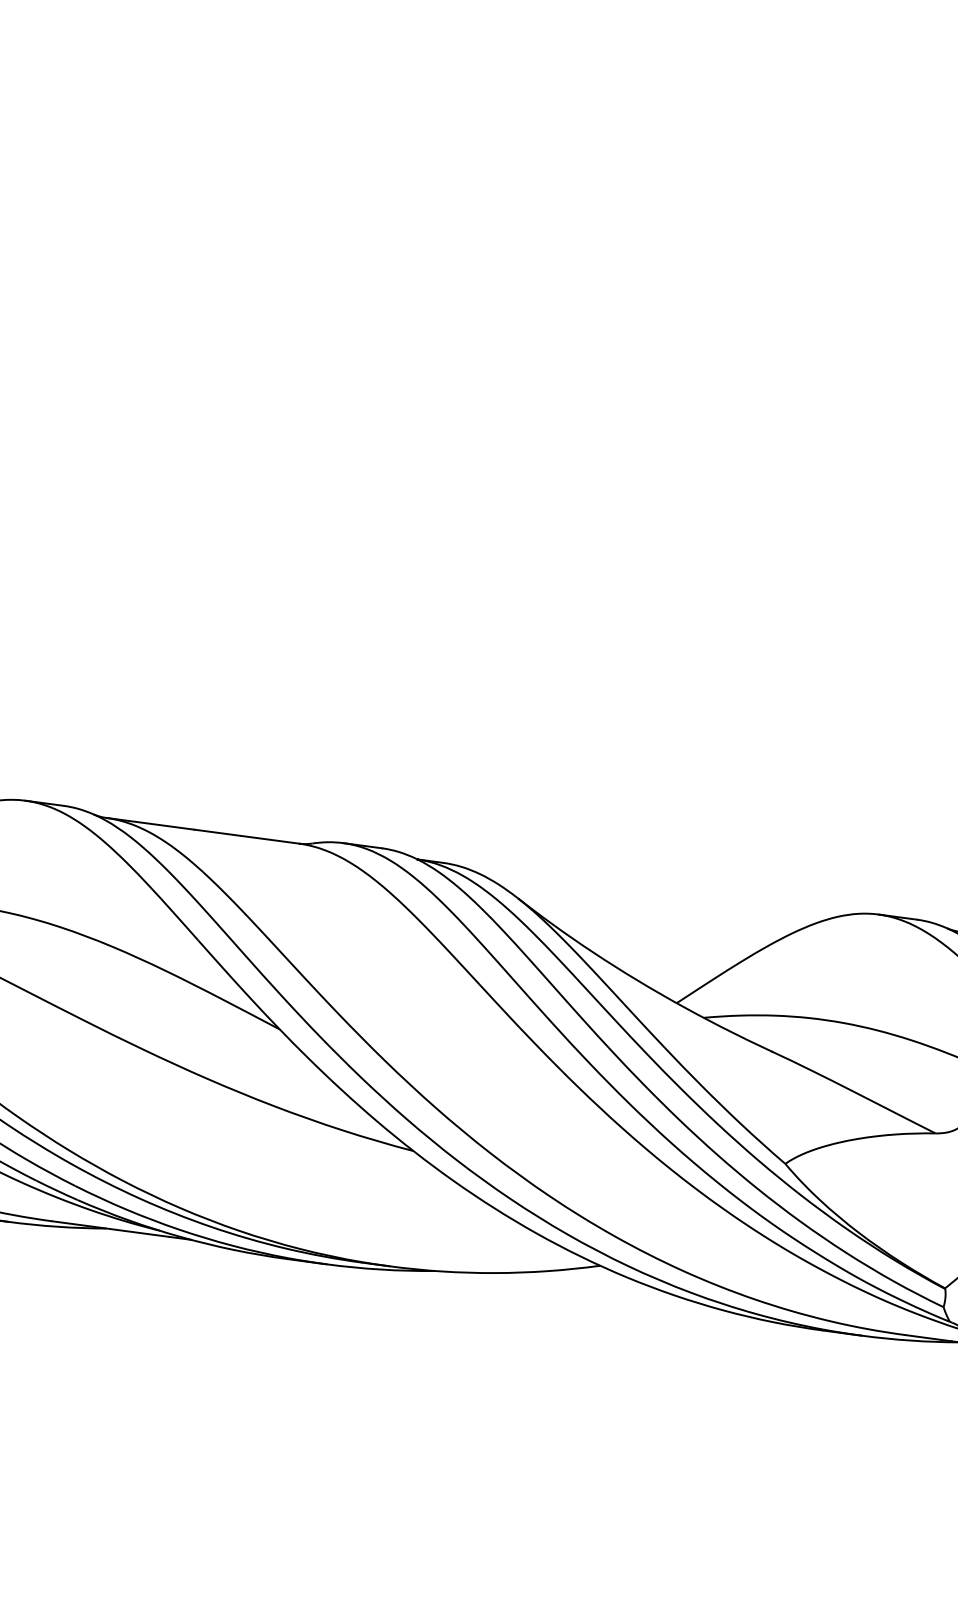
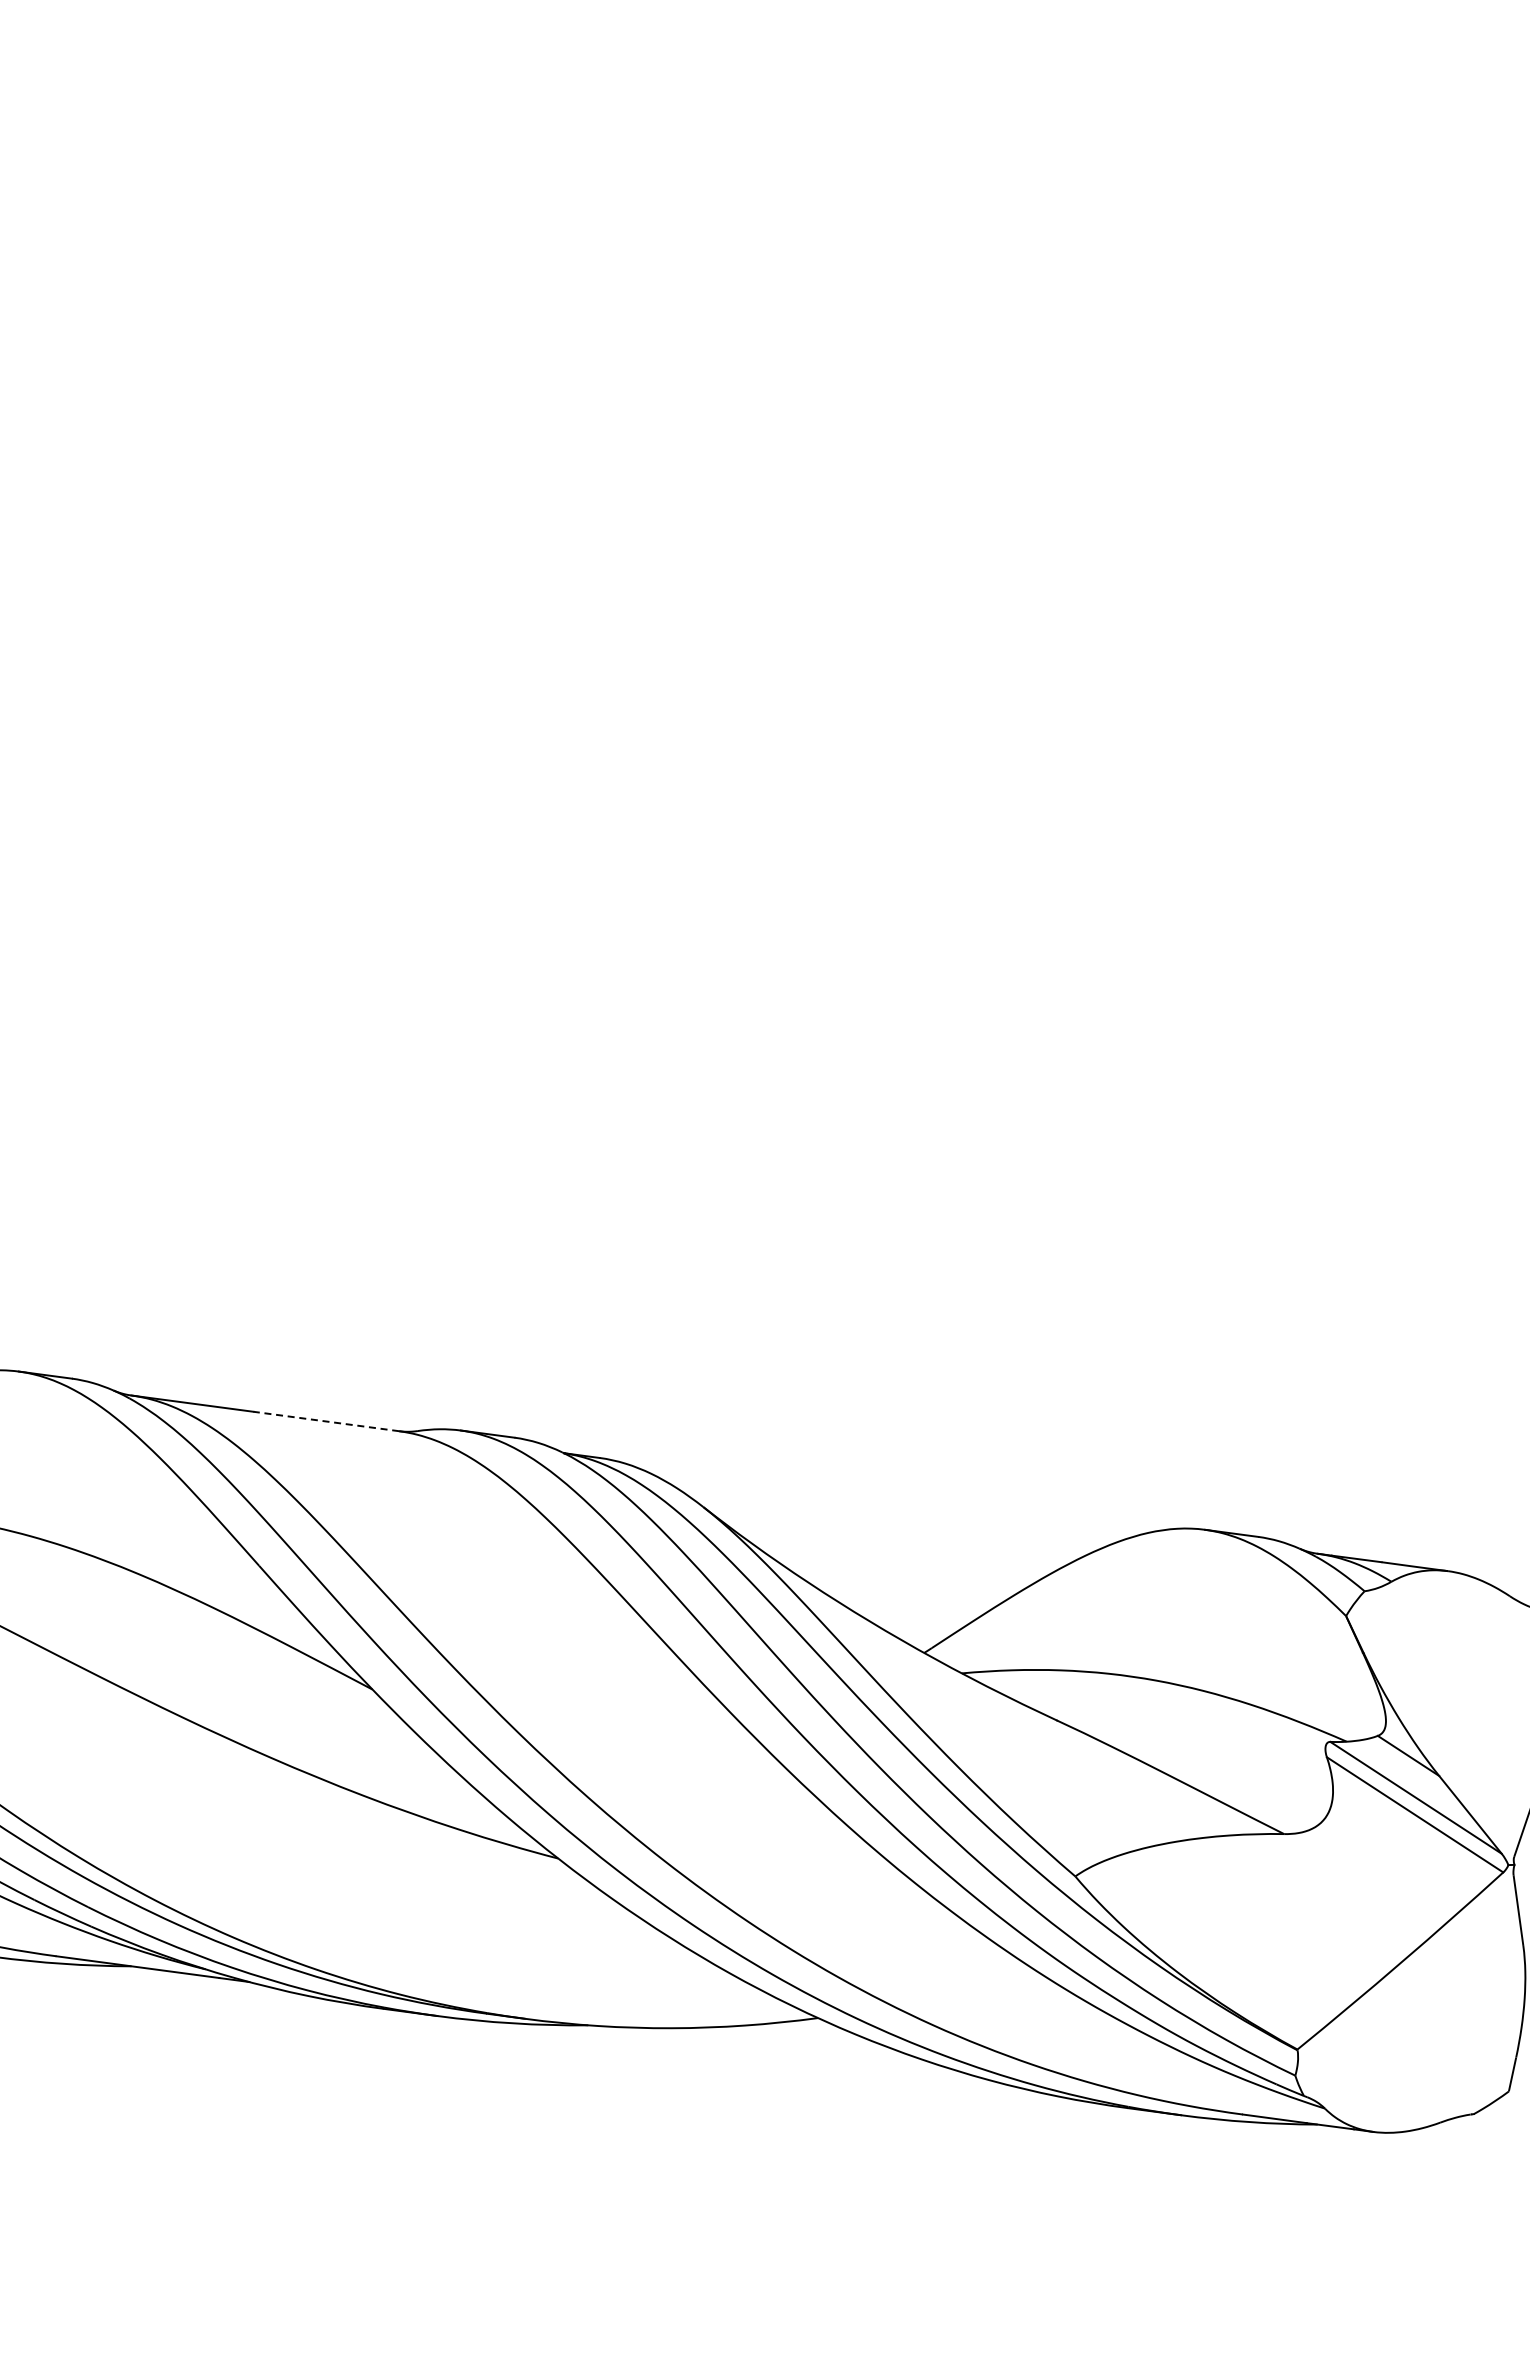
line: (246, 836) -> (325, 1421), solid -> dashed

